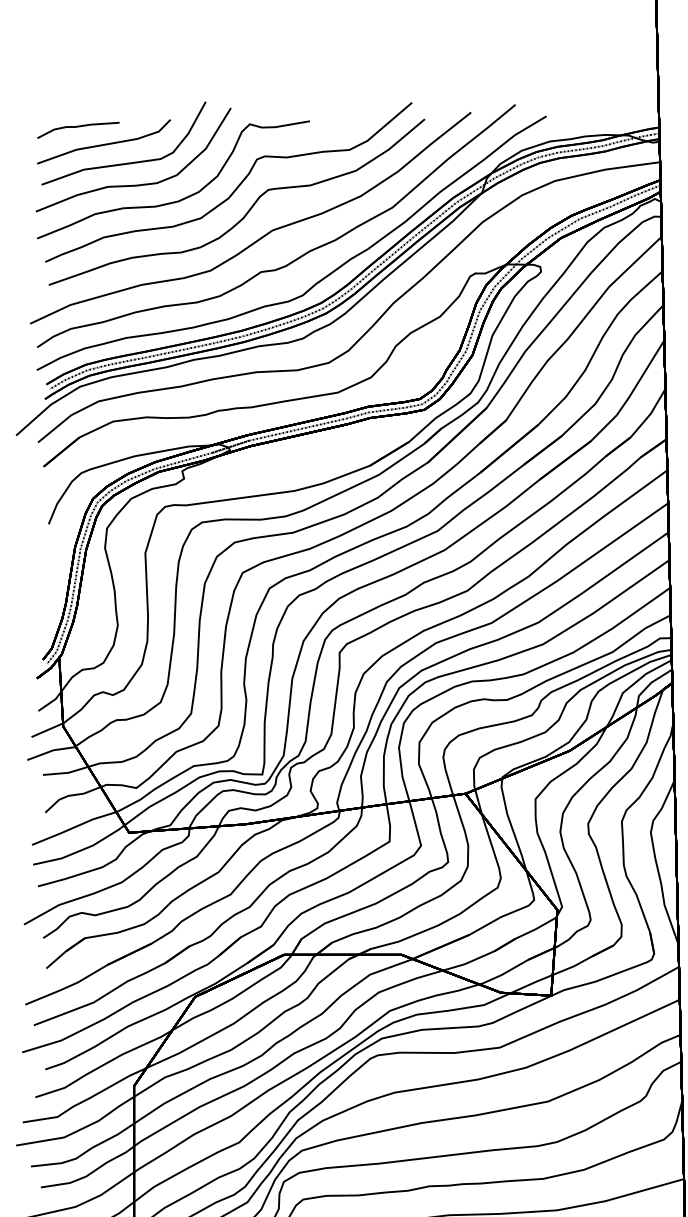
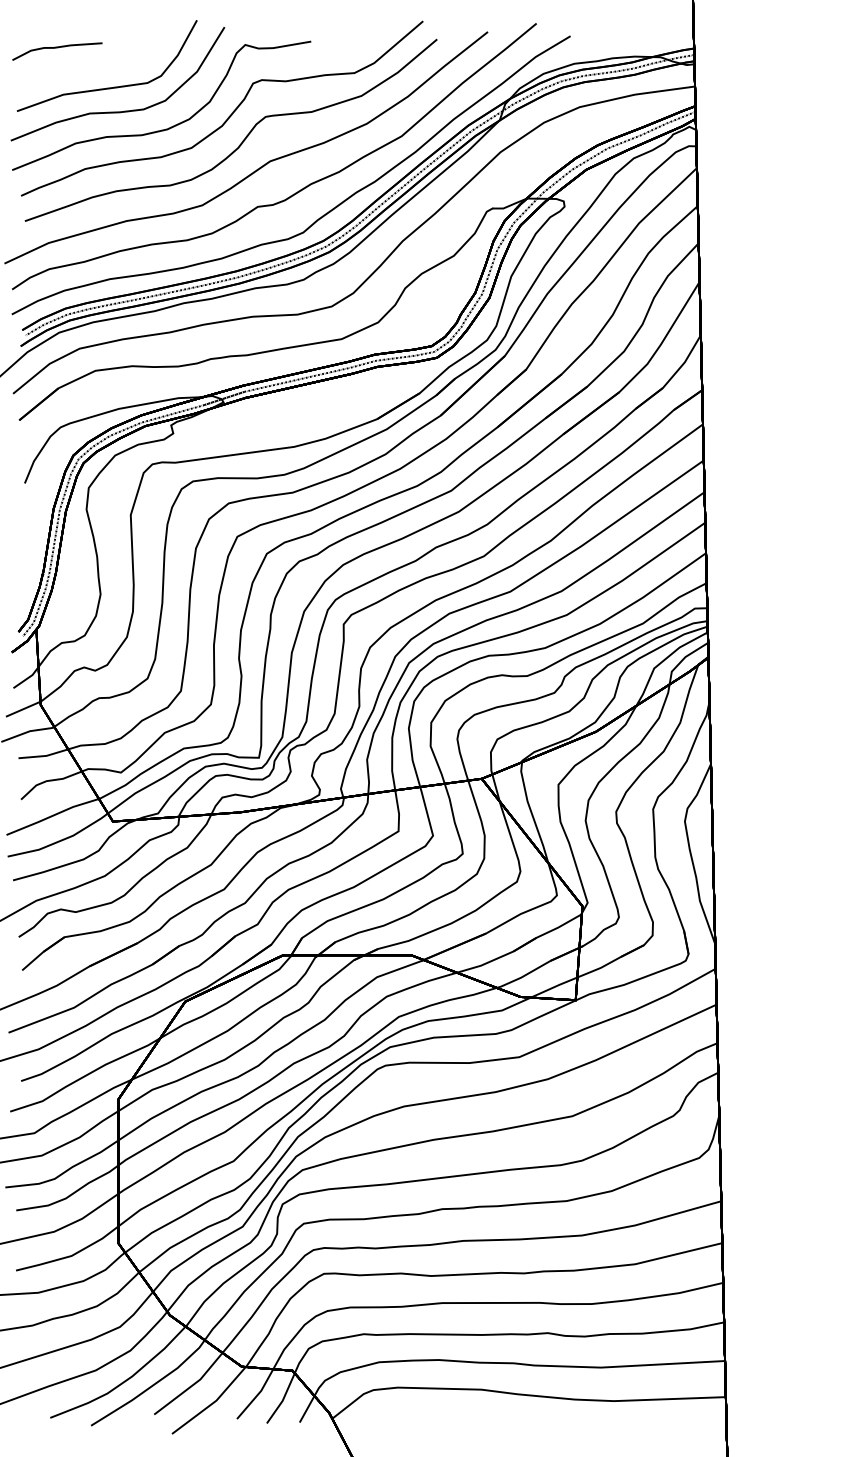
part: (104, 141) -> (85, 63), removed

